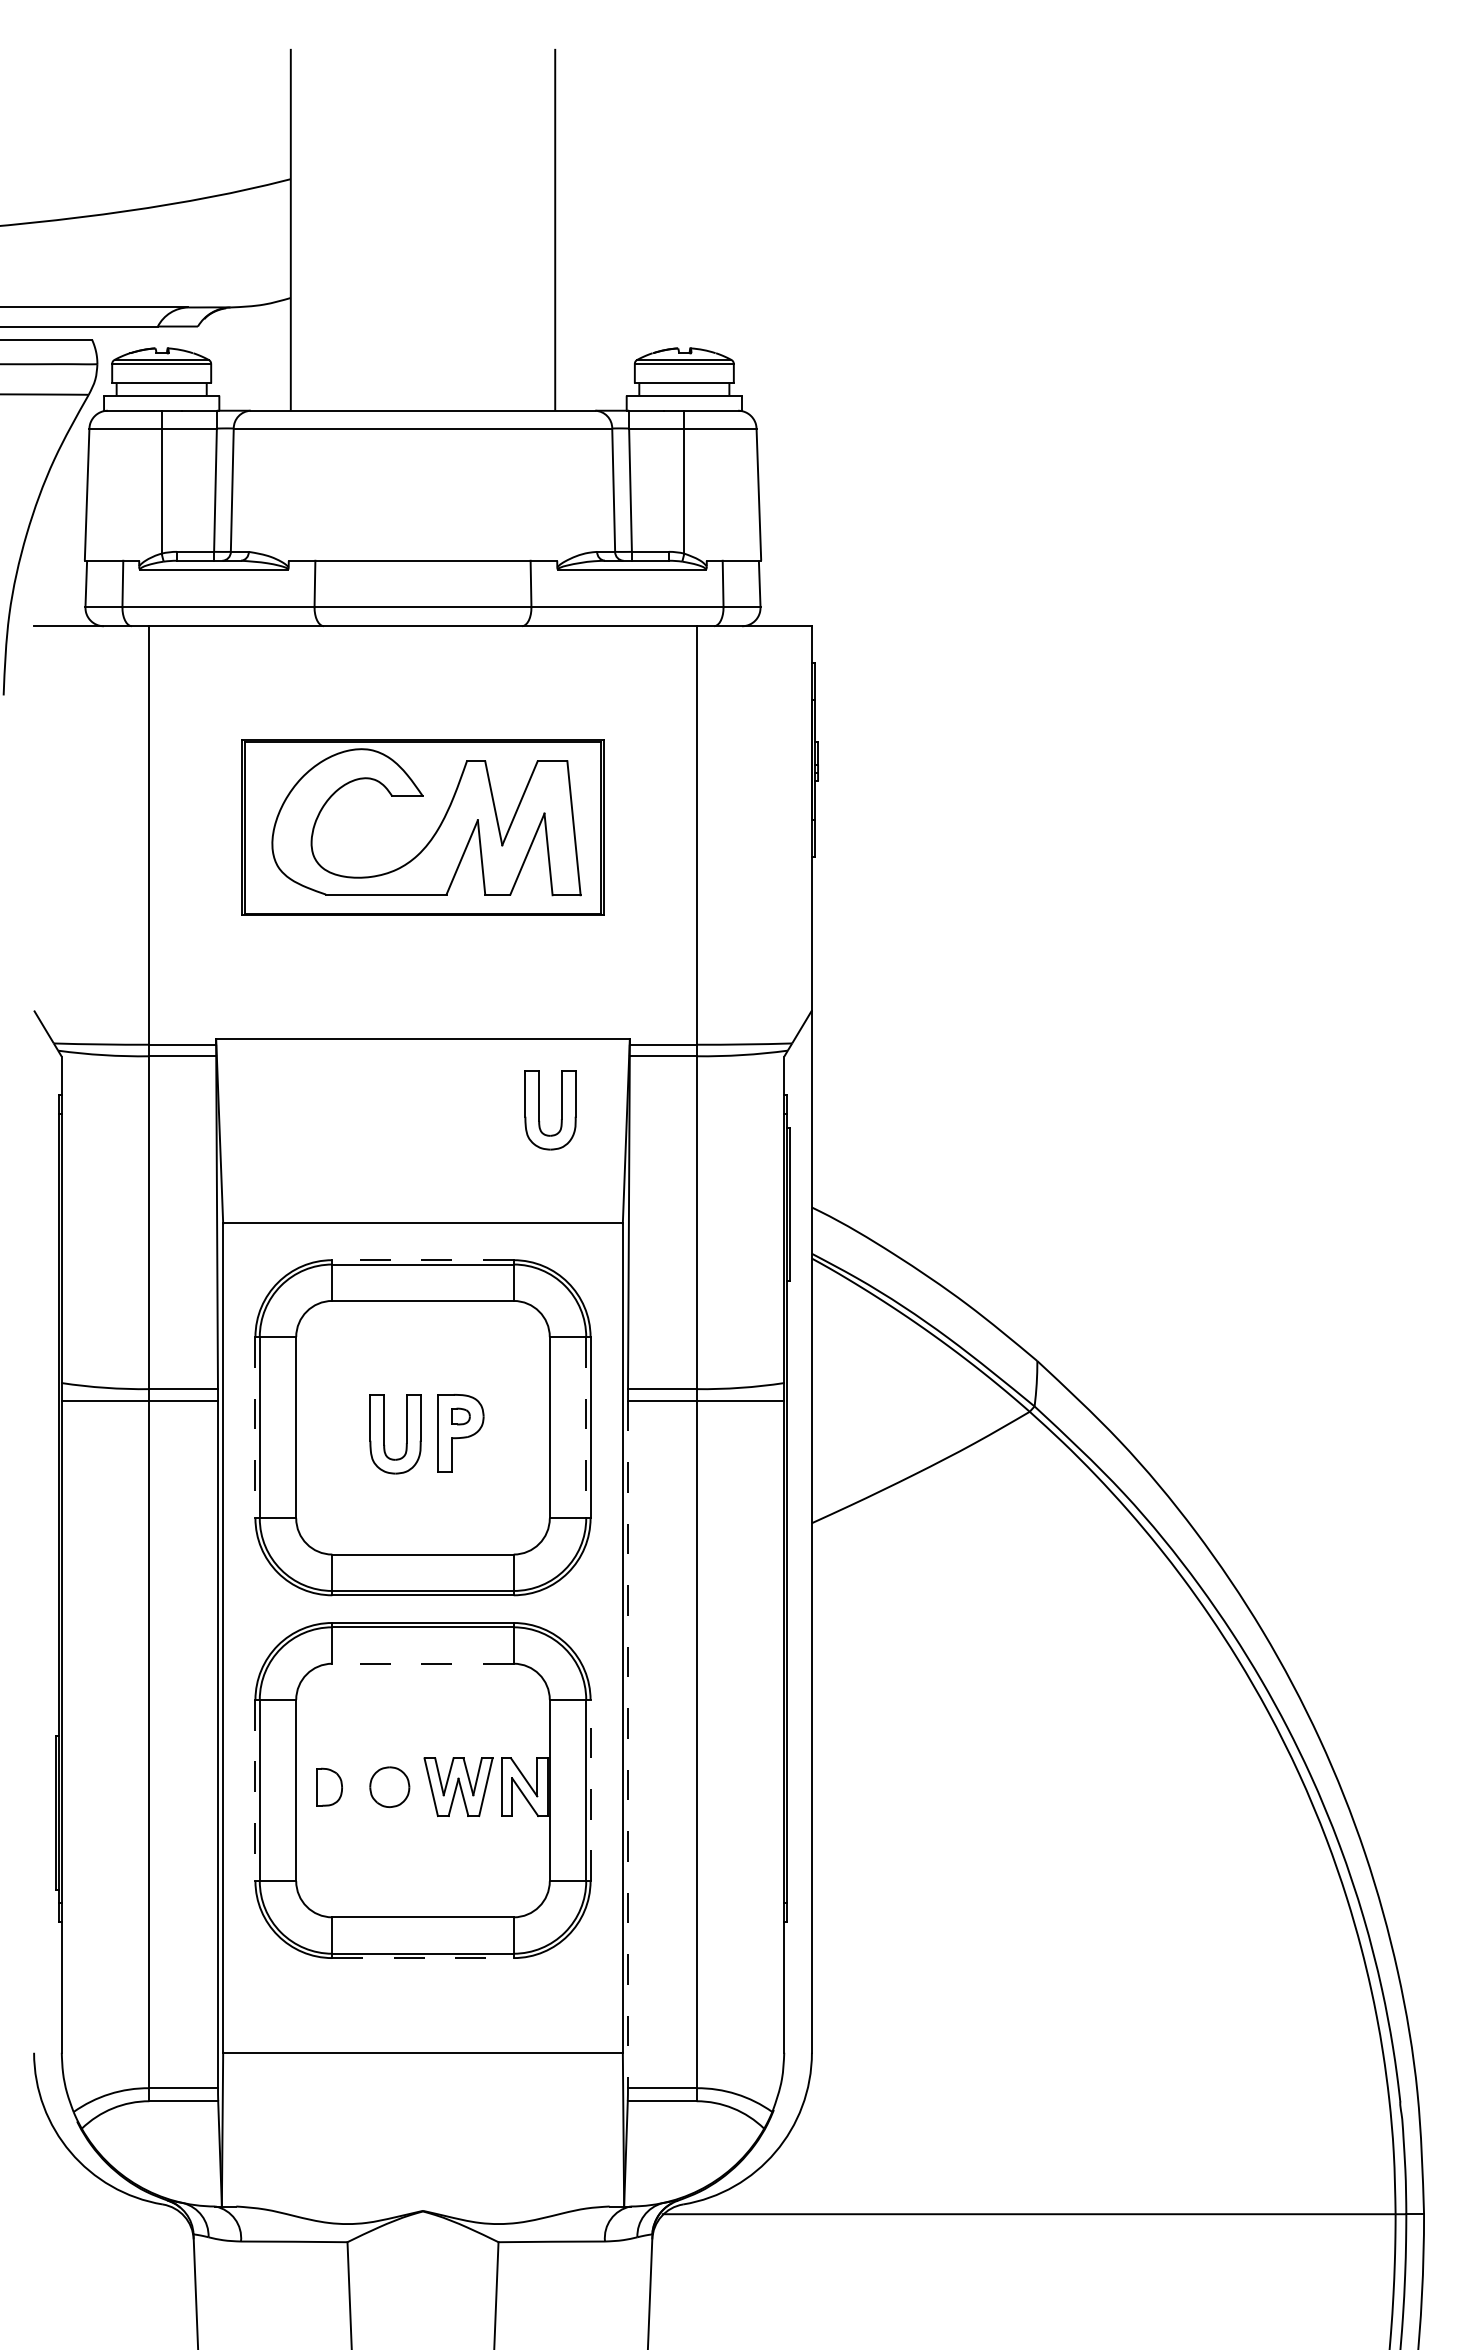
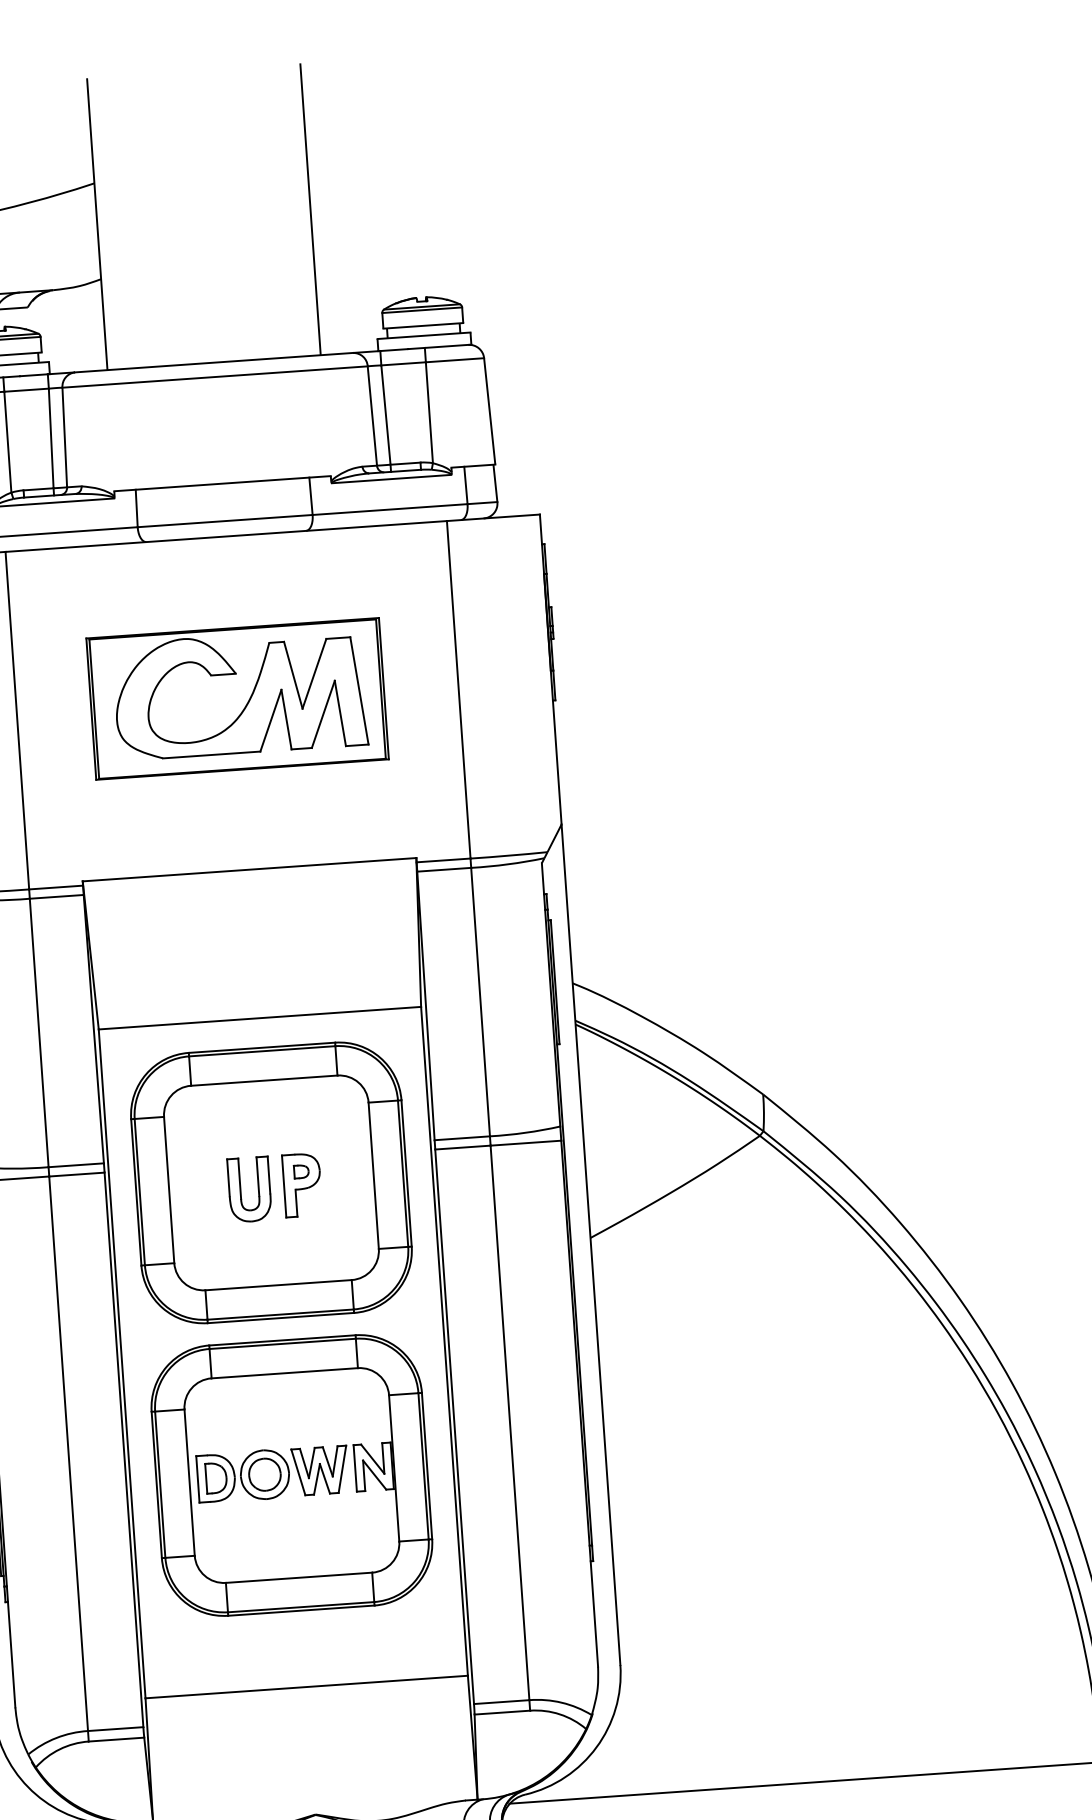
part: (539, 1110) -> (347, 920), removed
line: (423, 1260) -> (262, 1048), dashed -> solid
line: (255, 1427) -> (136, 1192), dashed -> solid
line: (586, 1427) -> (403, 1173), dashed -> solid
line: (423, 1663) -> (285, 1373), dashed -> solid
line: (627, 1744) -> (454, 1426), dashed -> solid
part: (363, 1787) -> (243, 1476), added
line: (255, 1790) -> (156, 1484), dashed -> solid
line: (590, 1790) -> (427, 1466), dashed -> solid
line: (423, 1958) -> (301, 1610), dashed -> solid

